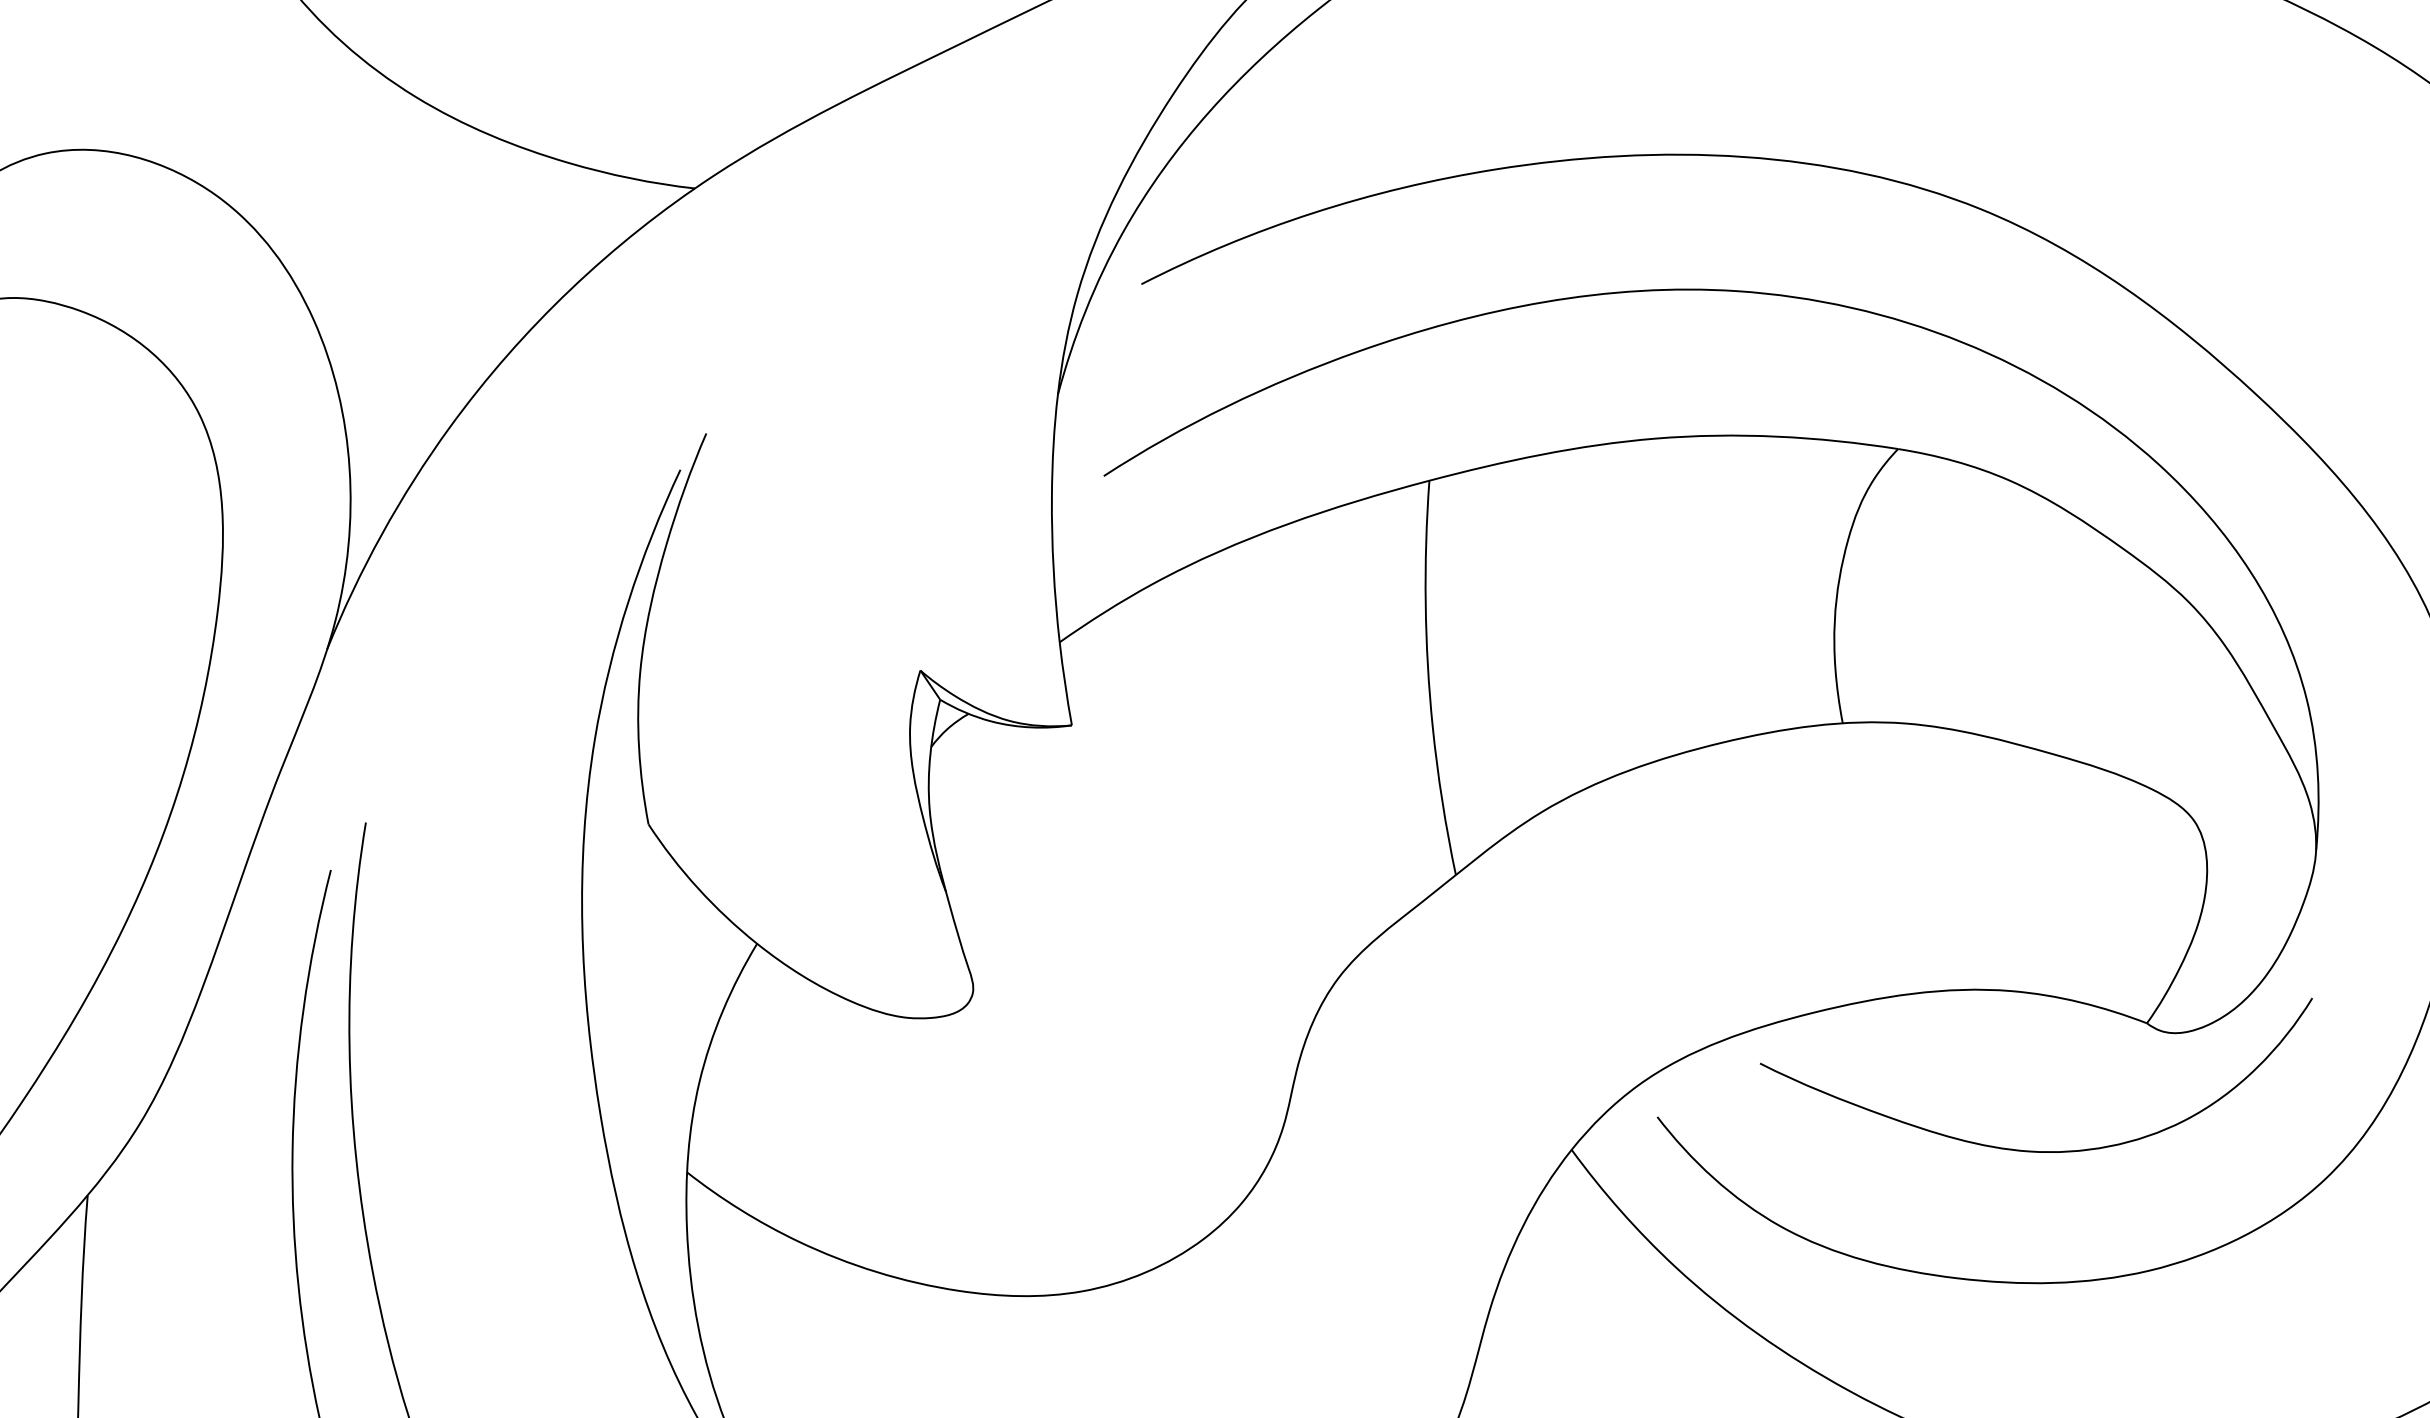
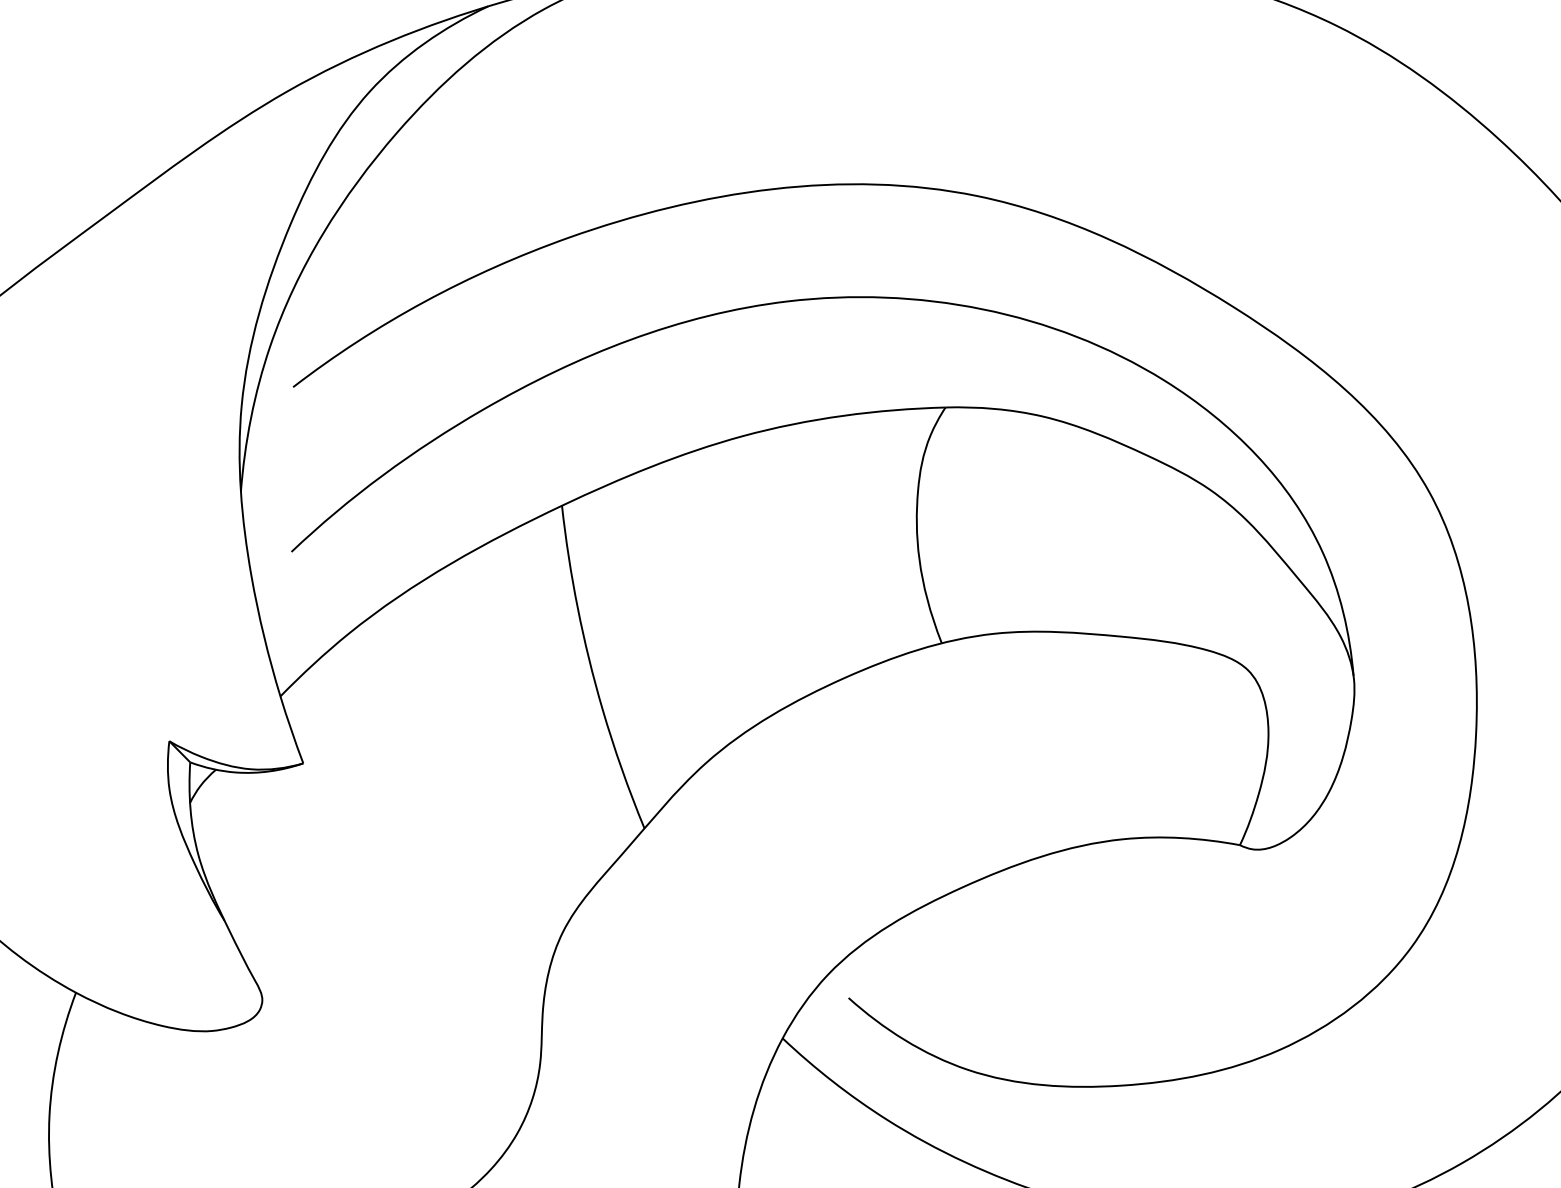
curve: (2035, 1150) -> (1167, 967), removed

